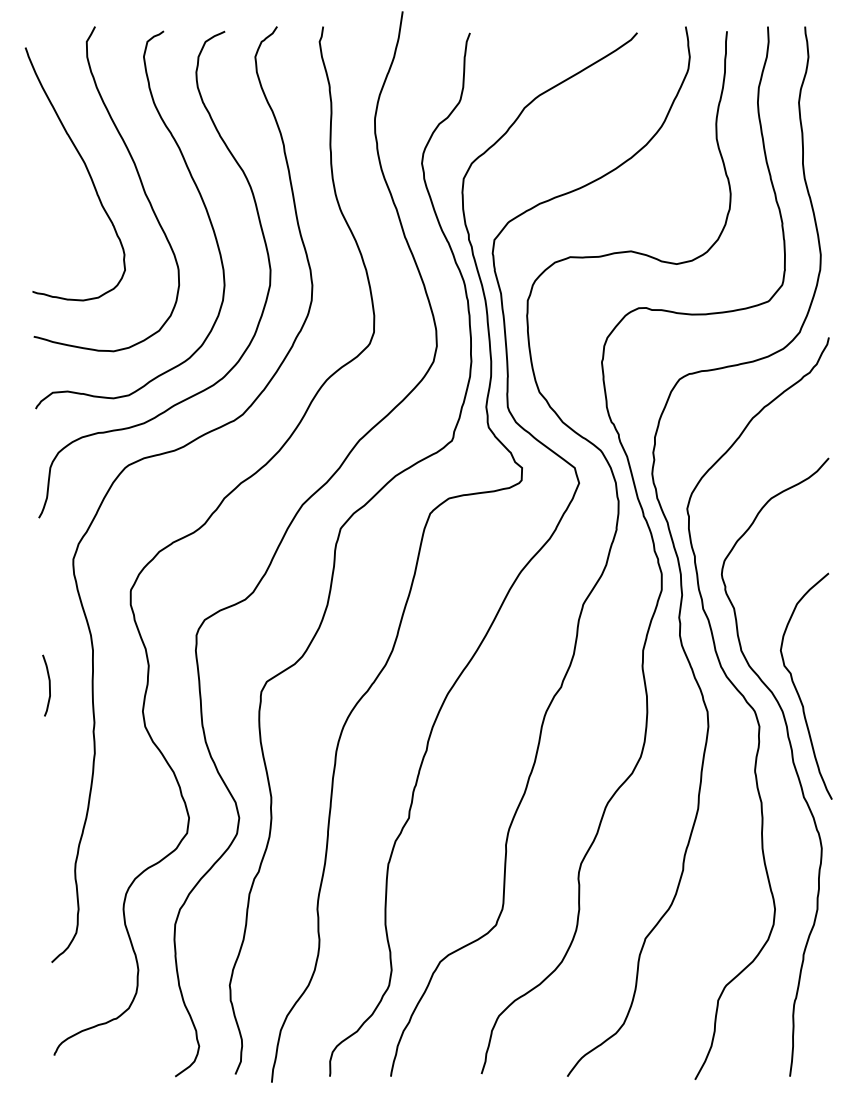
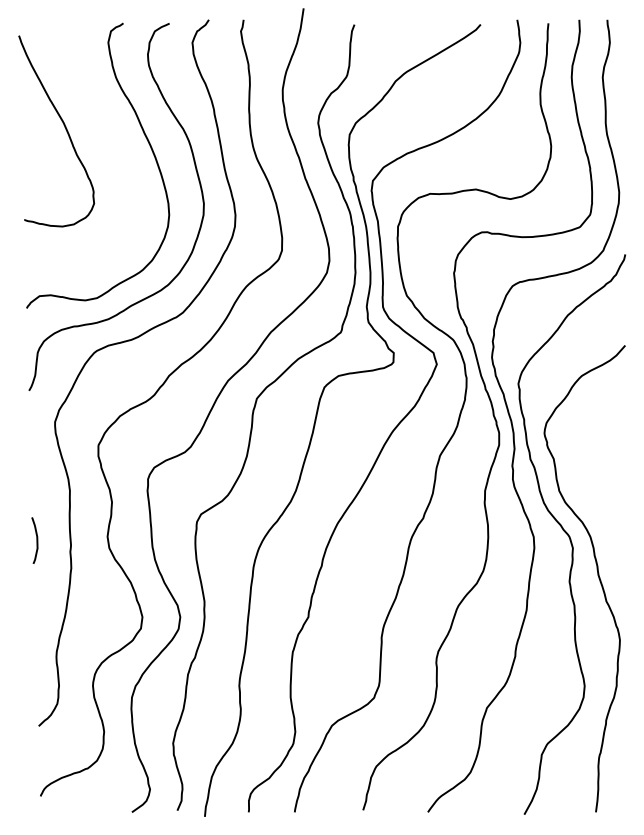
curve: (138, 177) -> (104, 133), removed
curve: (48, 684) -> (36, 539), moved
curve: (797, 689) -> (601, 520), removed

